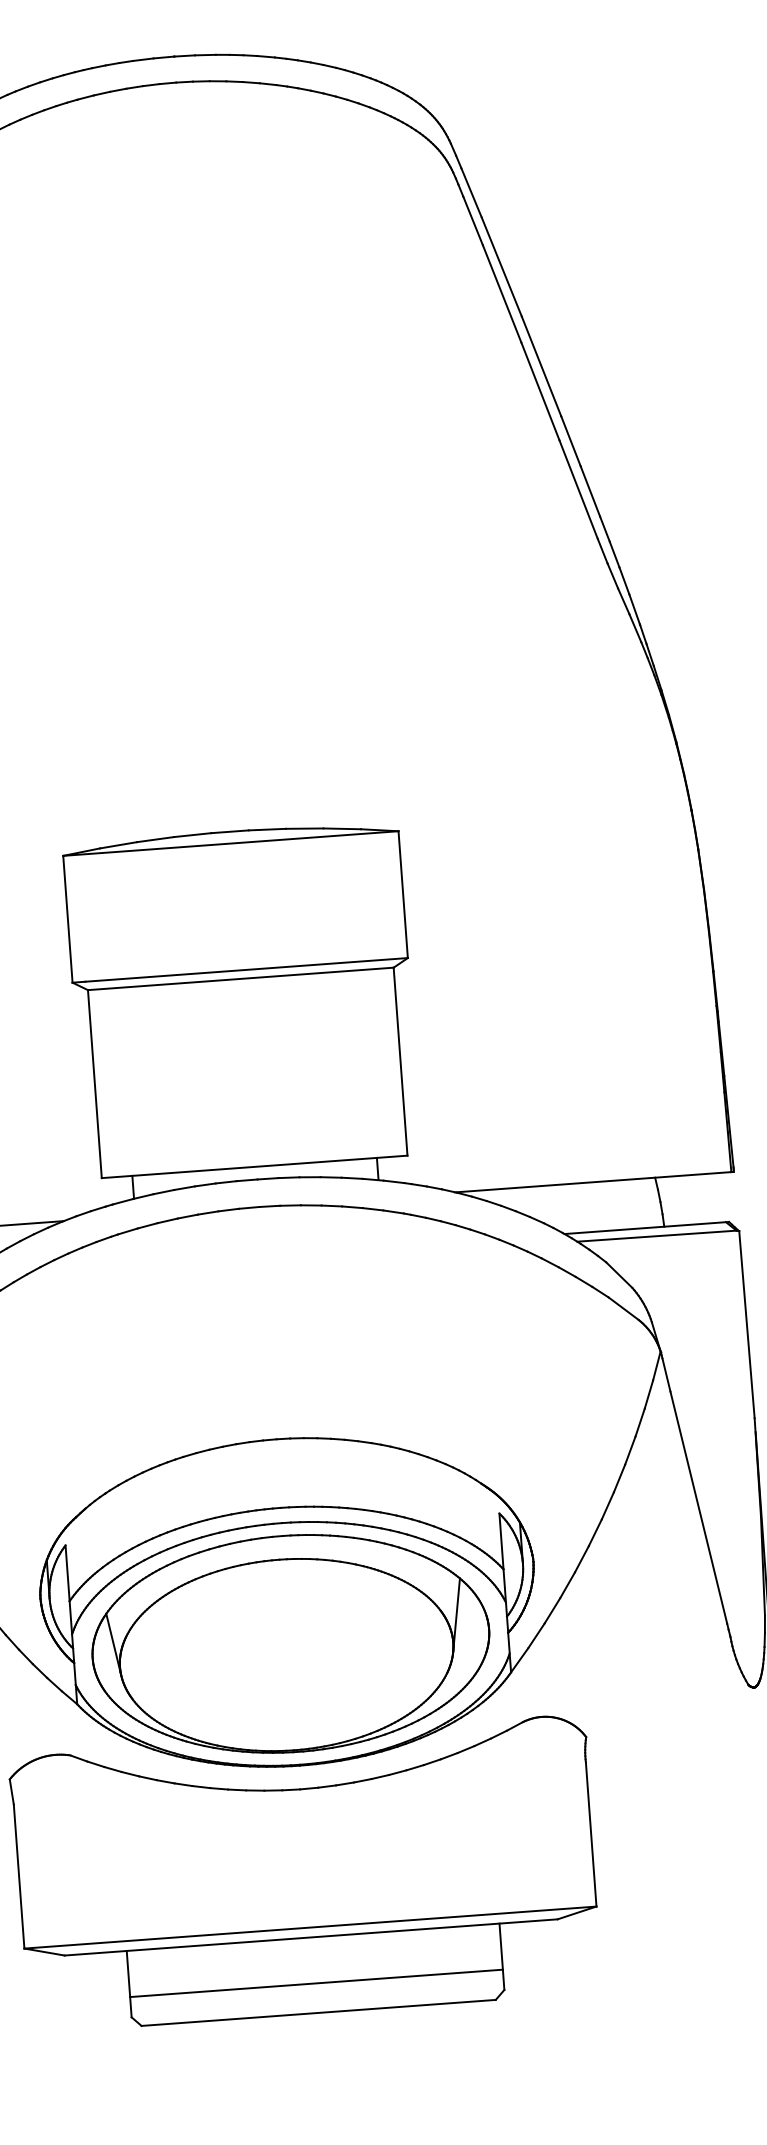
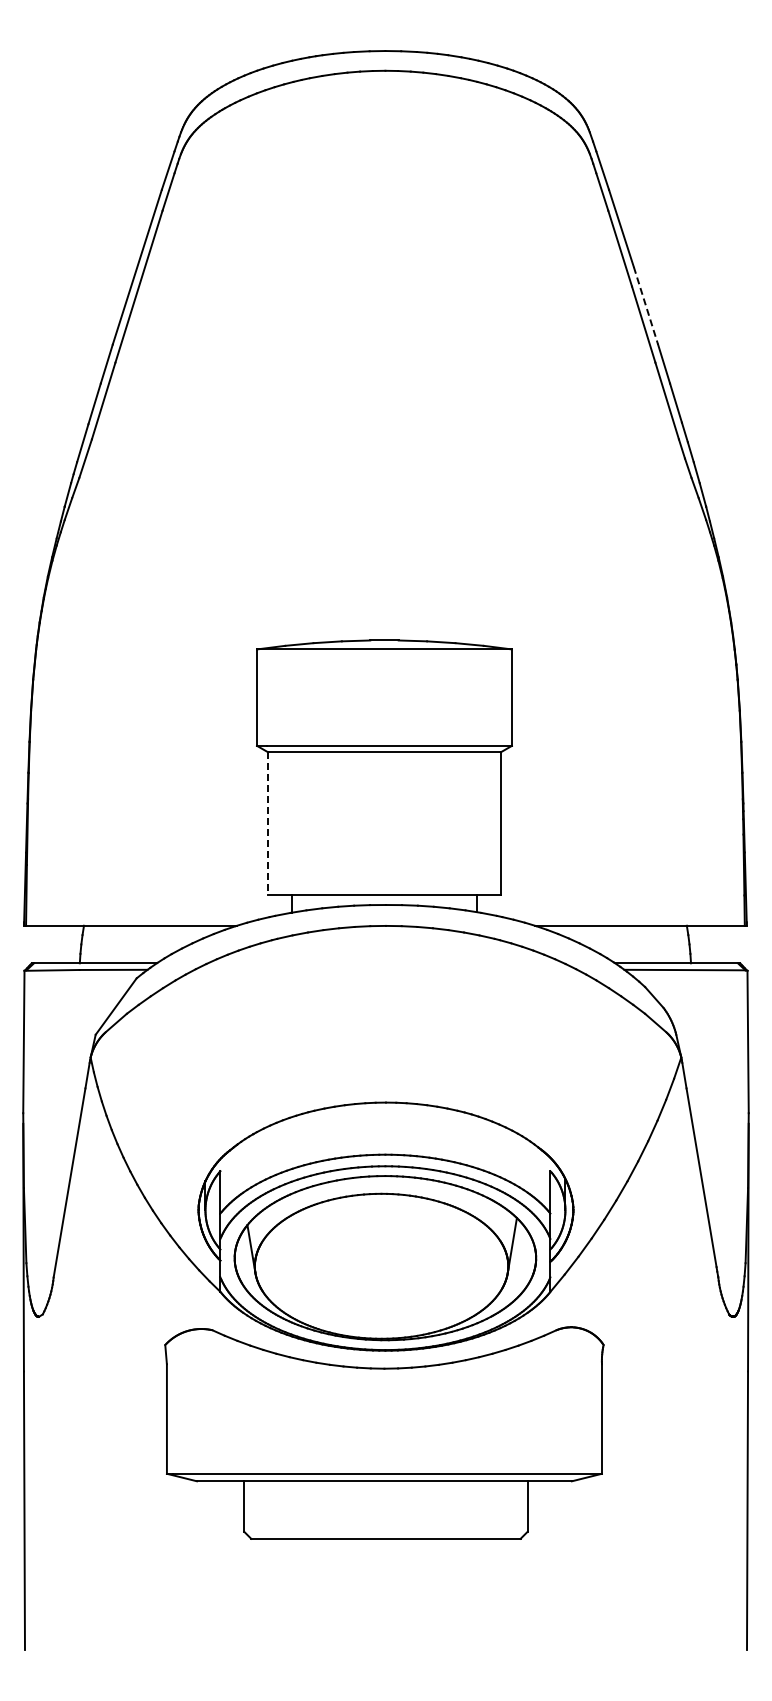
line: (540, 366) -> (645, 305), solid -> dashed
line: (95, 1084) -> (268, 824), solid -> dashed
line: (315, 1983) -> (385, 1516), removed

